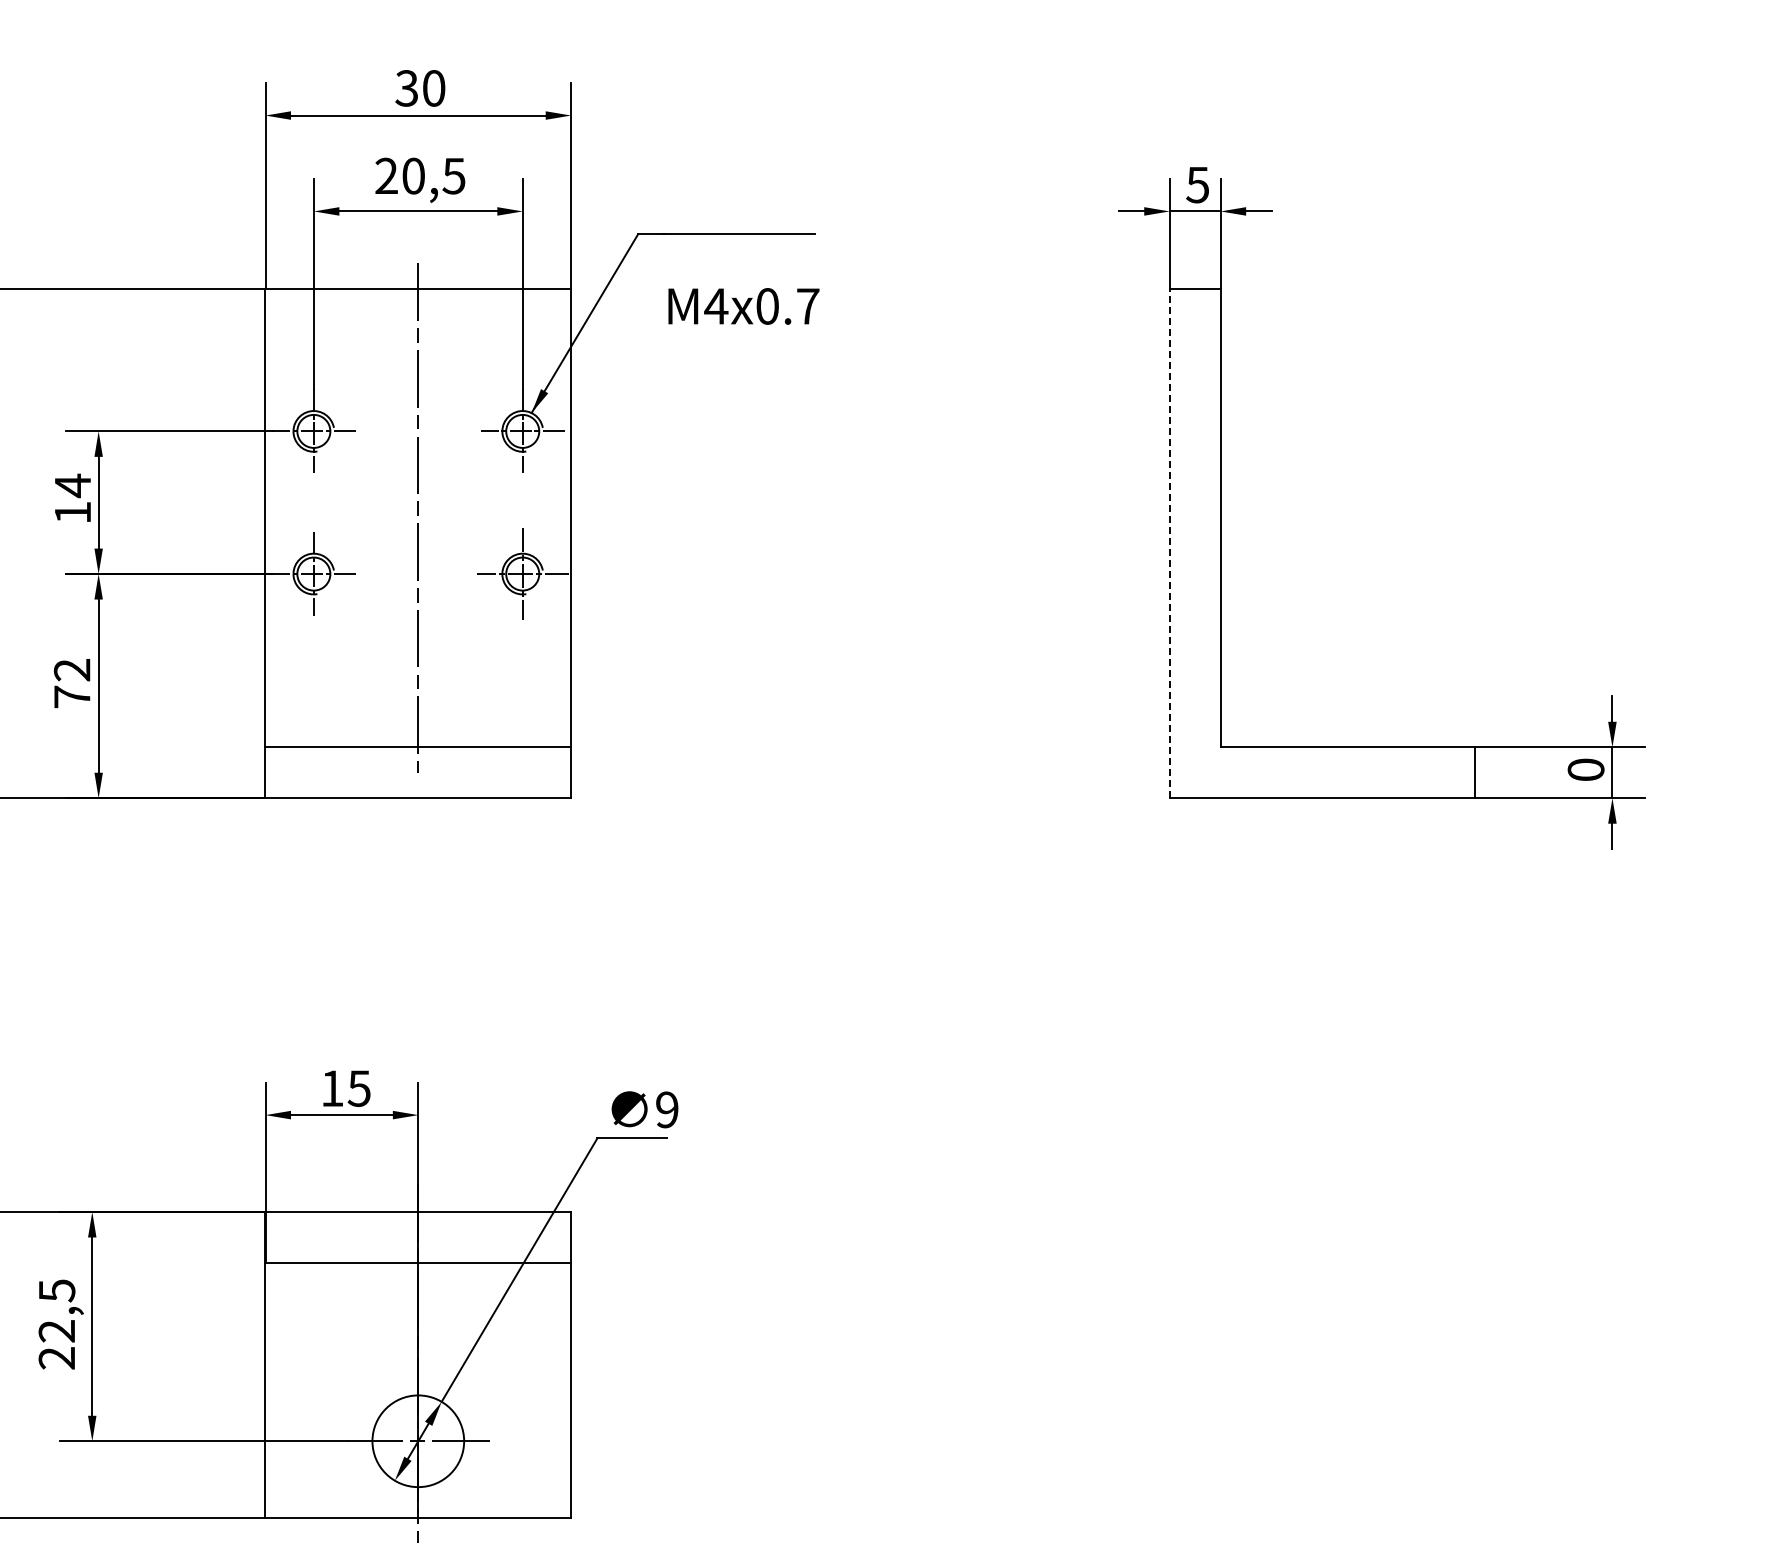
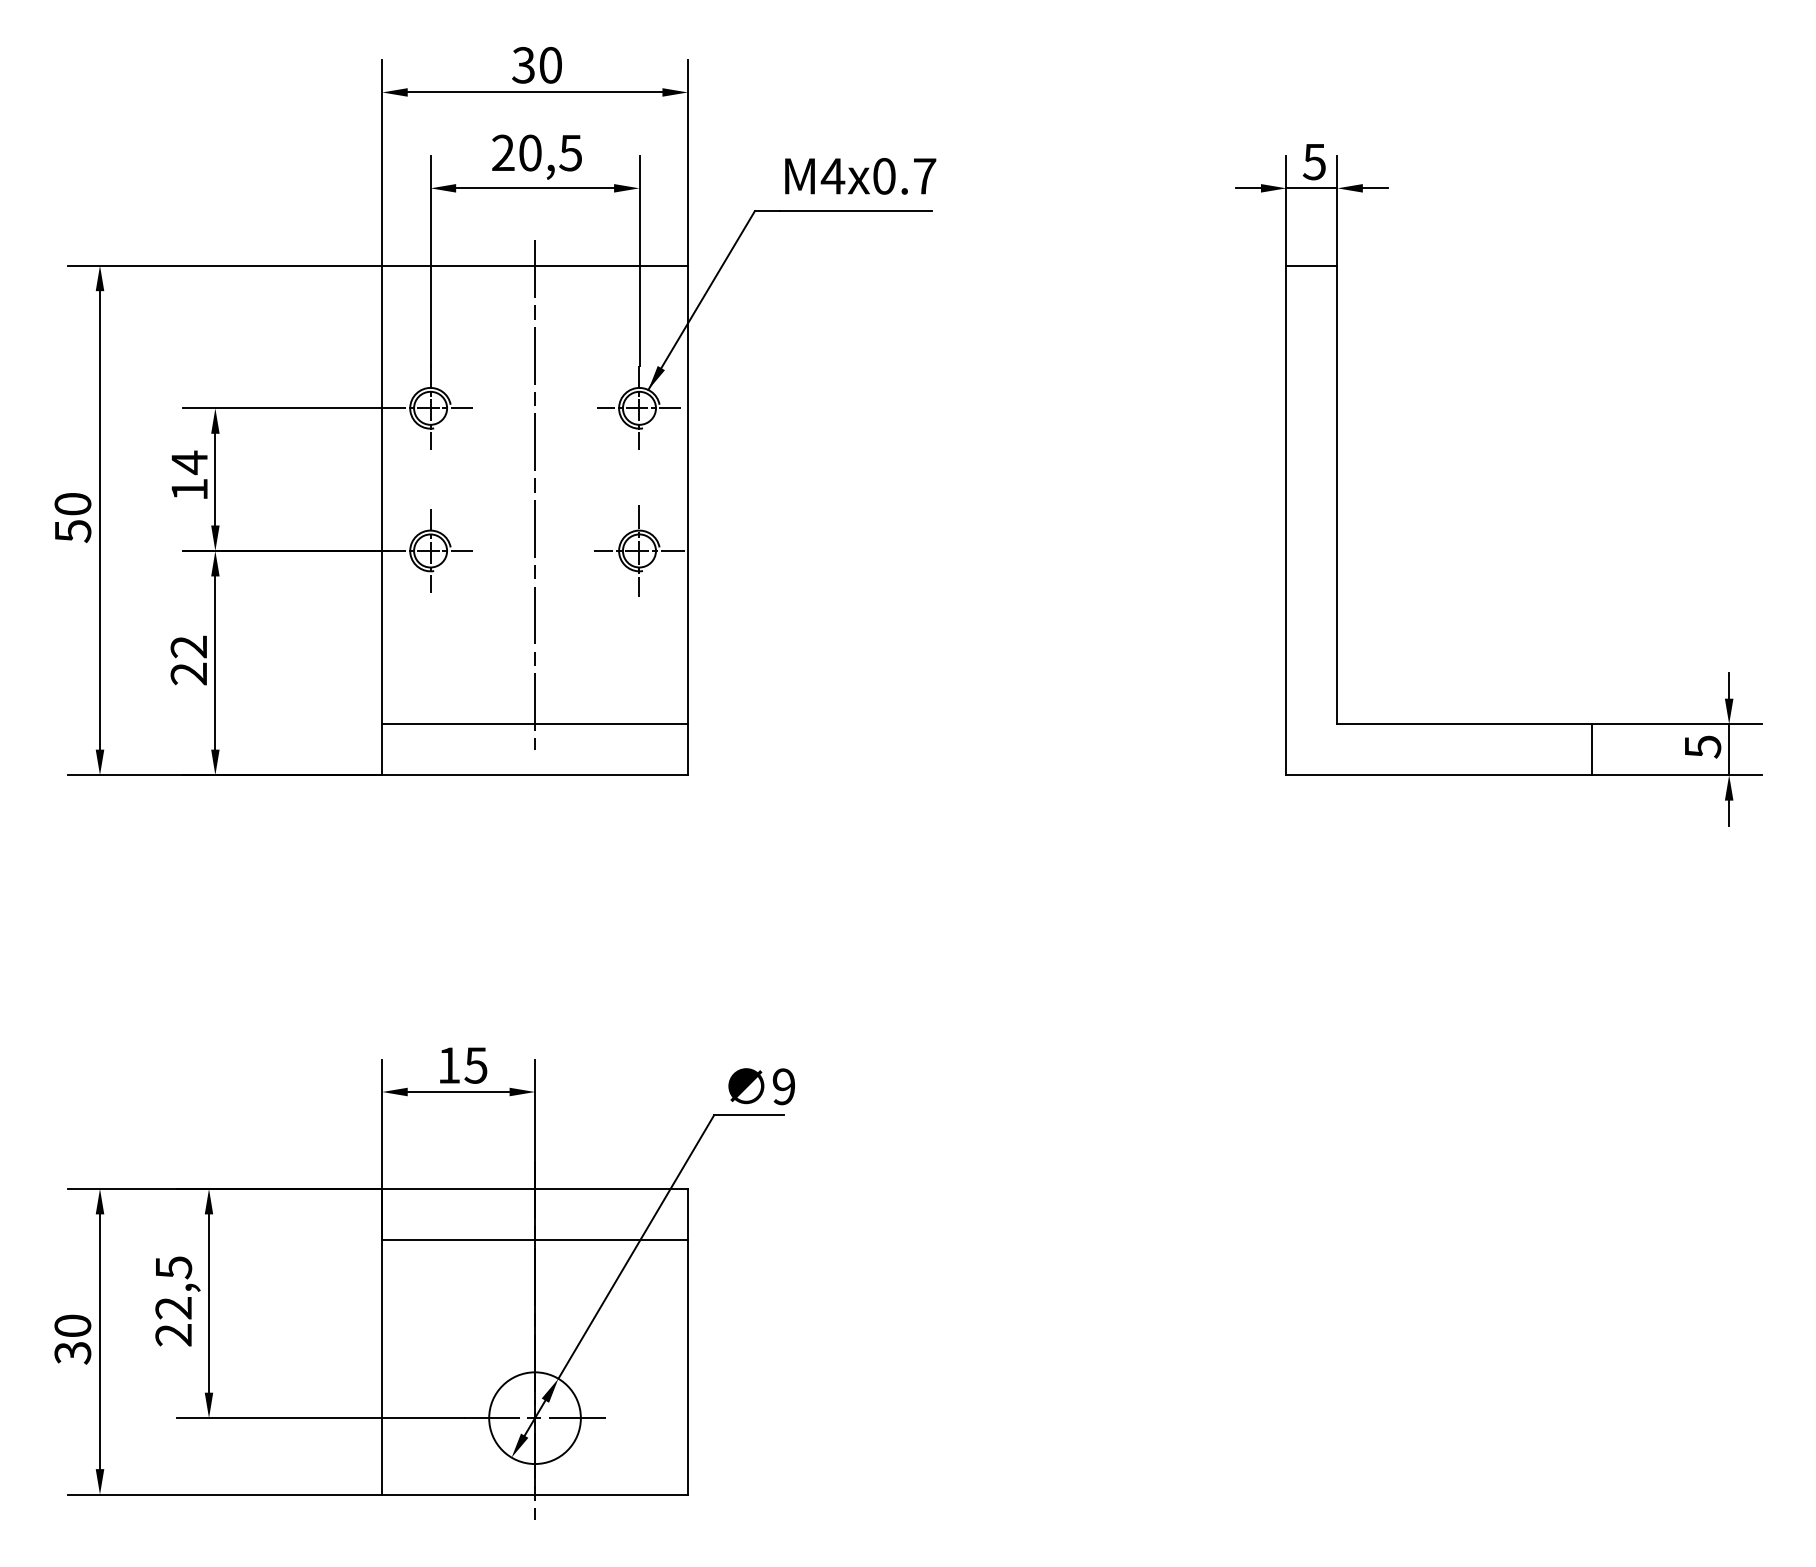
text: (743, 306) -> (860, 176), moved
line: (1169, 543) -> (1286, 520), dashed -> solid
text: (71, 696) -> (188, 673), 72 -> 22
text: (1585, 769) -> (1702, 746), 0 -> 5

